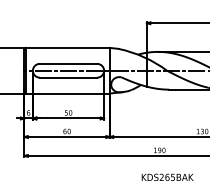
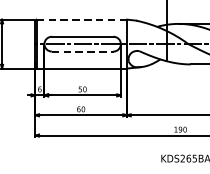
line: (67, 47) -> (81, 19), solid -> dashed
line: (68, 77) -> (82, 51), solid -> dashed

